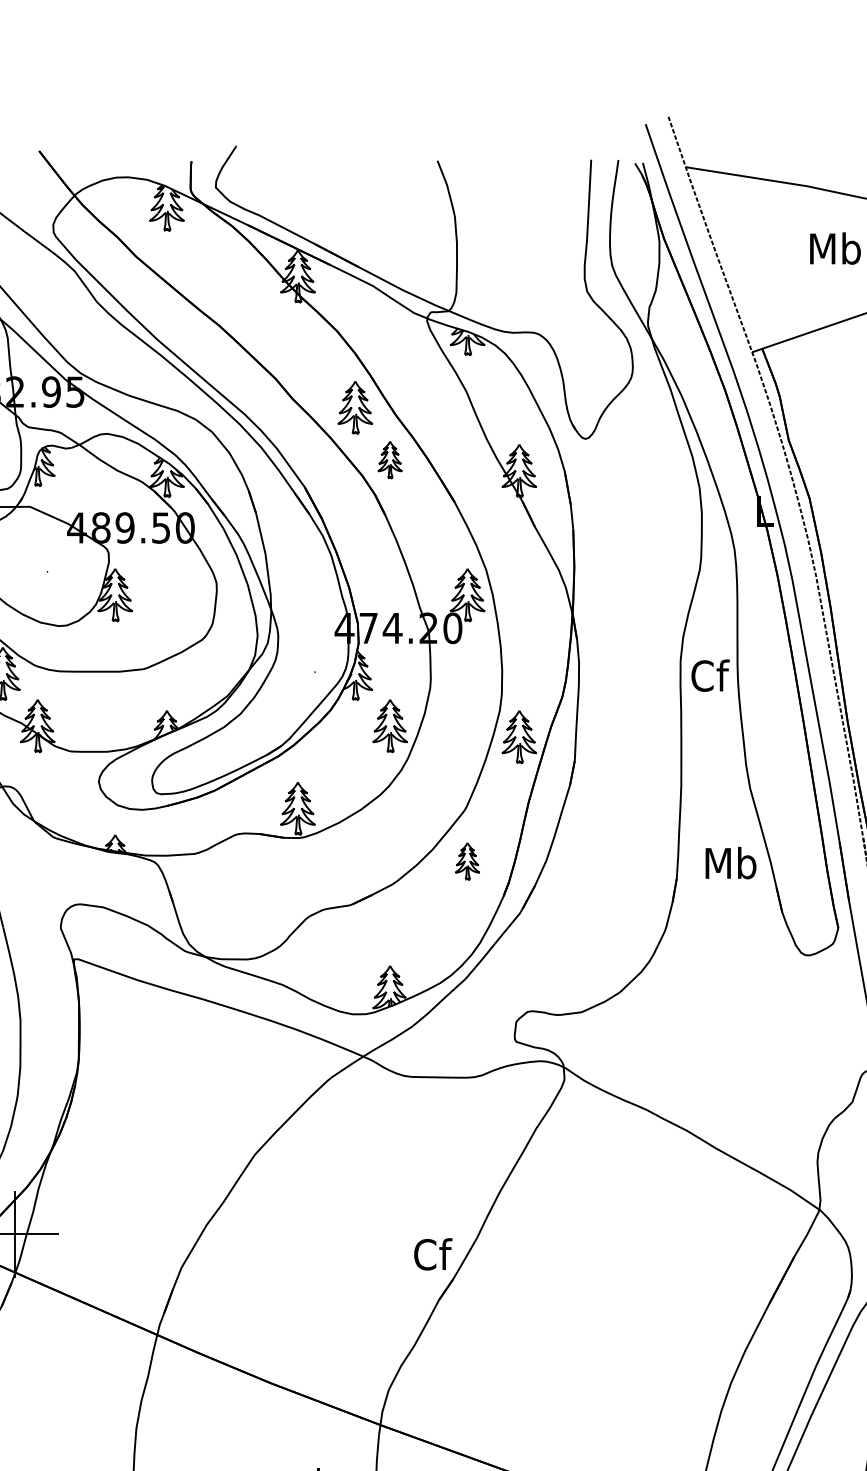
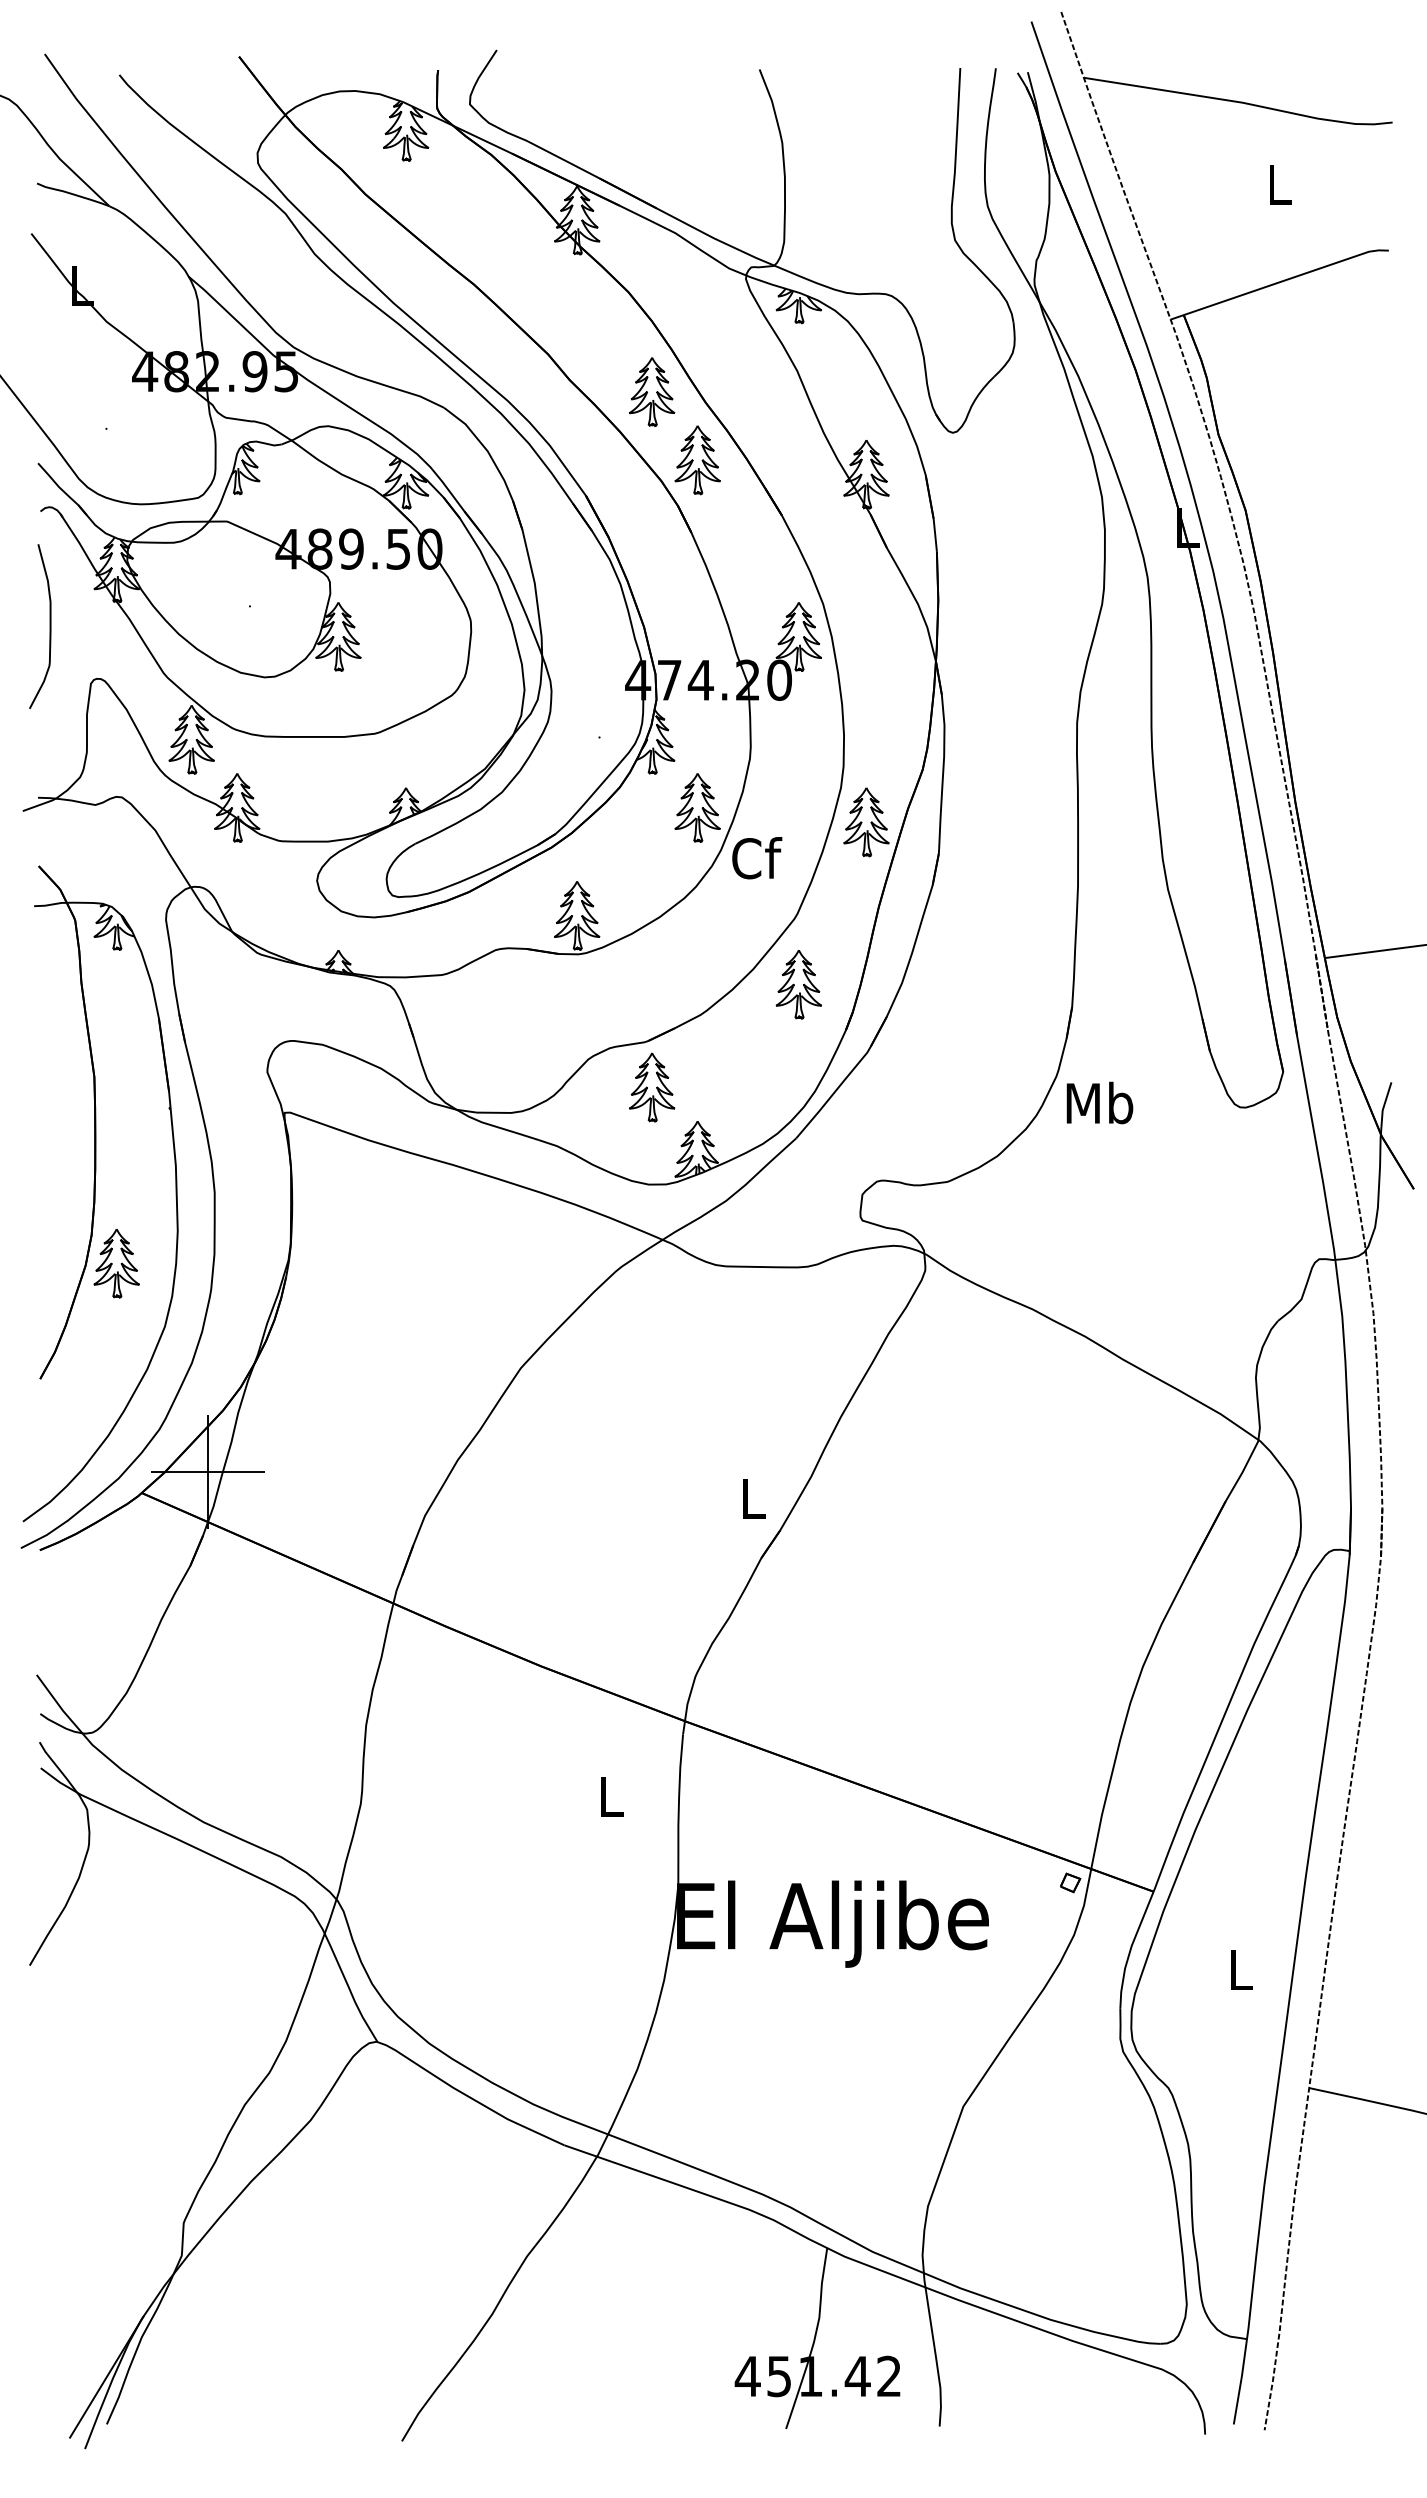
text: (835, 248) -> (1279, 184), Mb -> L
part: (390, 460) -> (697, 460), size x1.43
text: (710, 675) -> (757, 858), moved
part: (467, 861) -> (798, 984), size x1.43
text: (730, 862) -> (1099, 1102), moved
part: (355, 940) -> (652, 1087), added
text: (432, 1254) -> (753, 1498), Cf -> L

